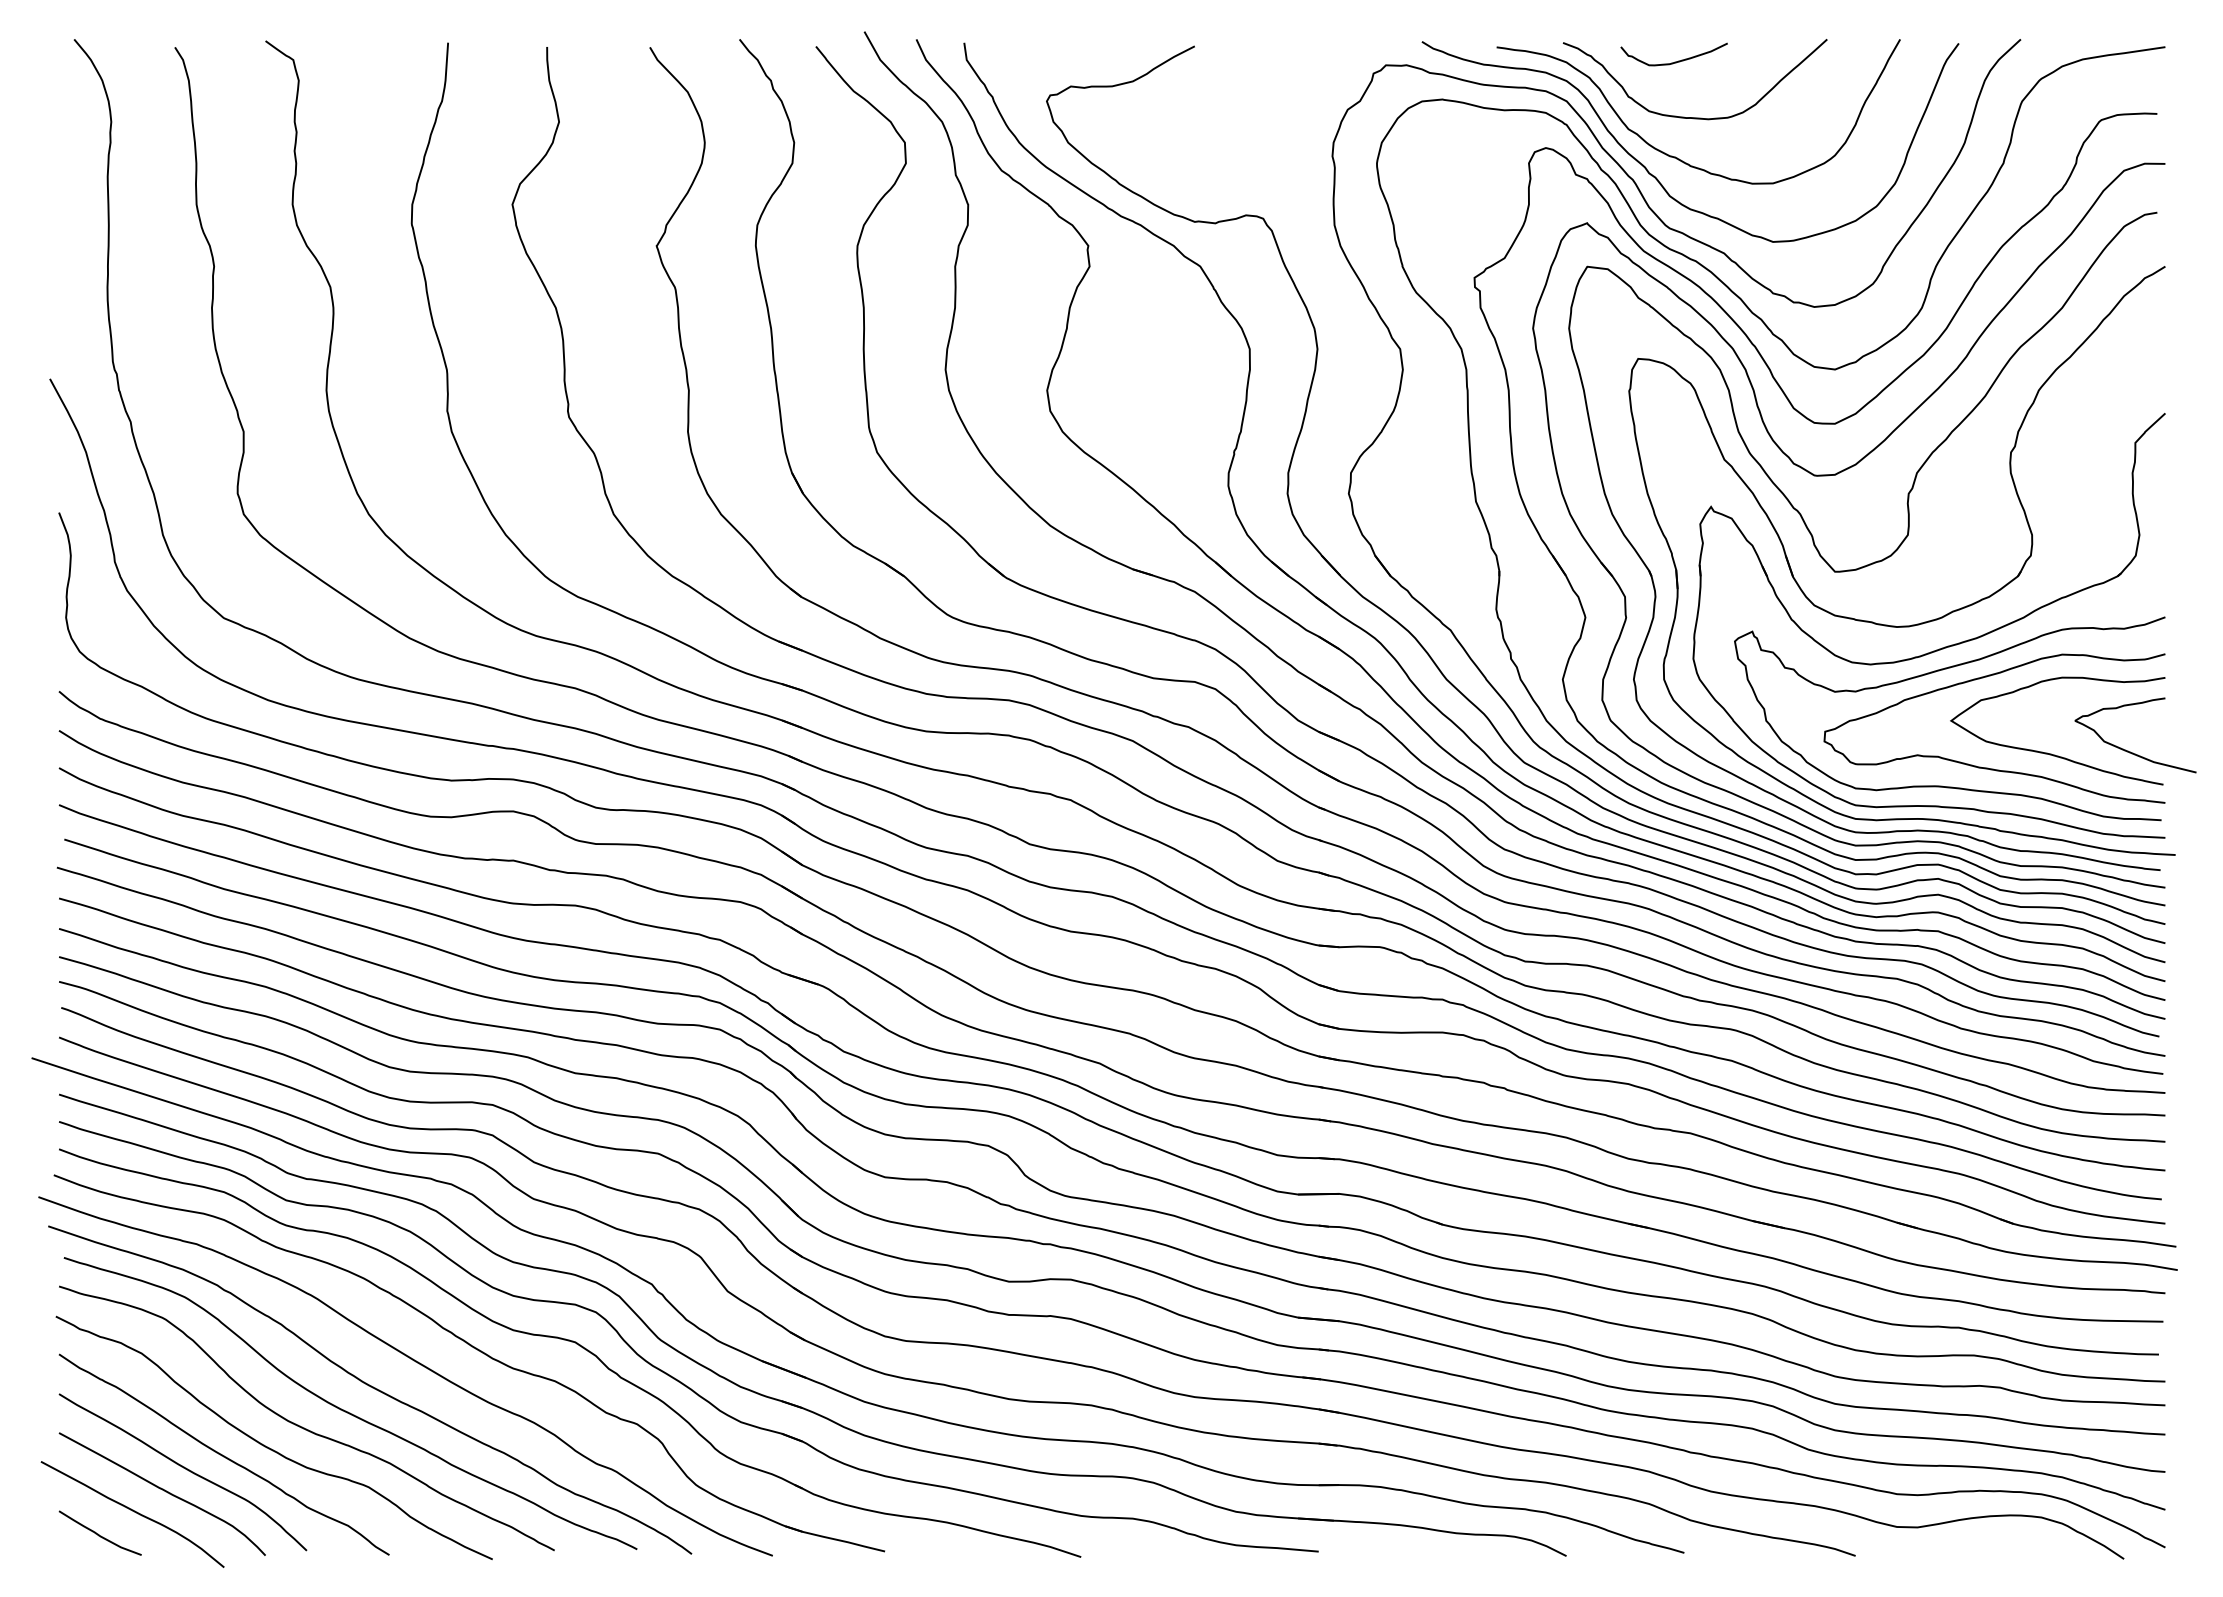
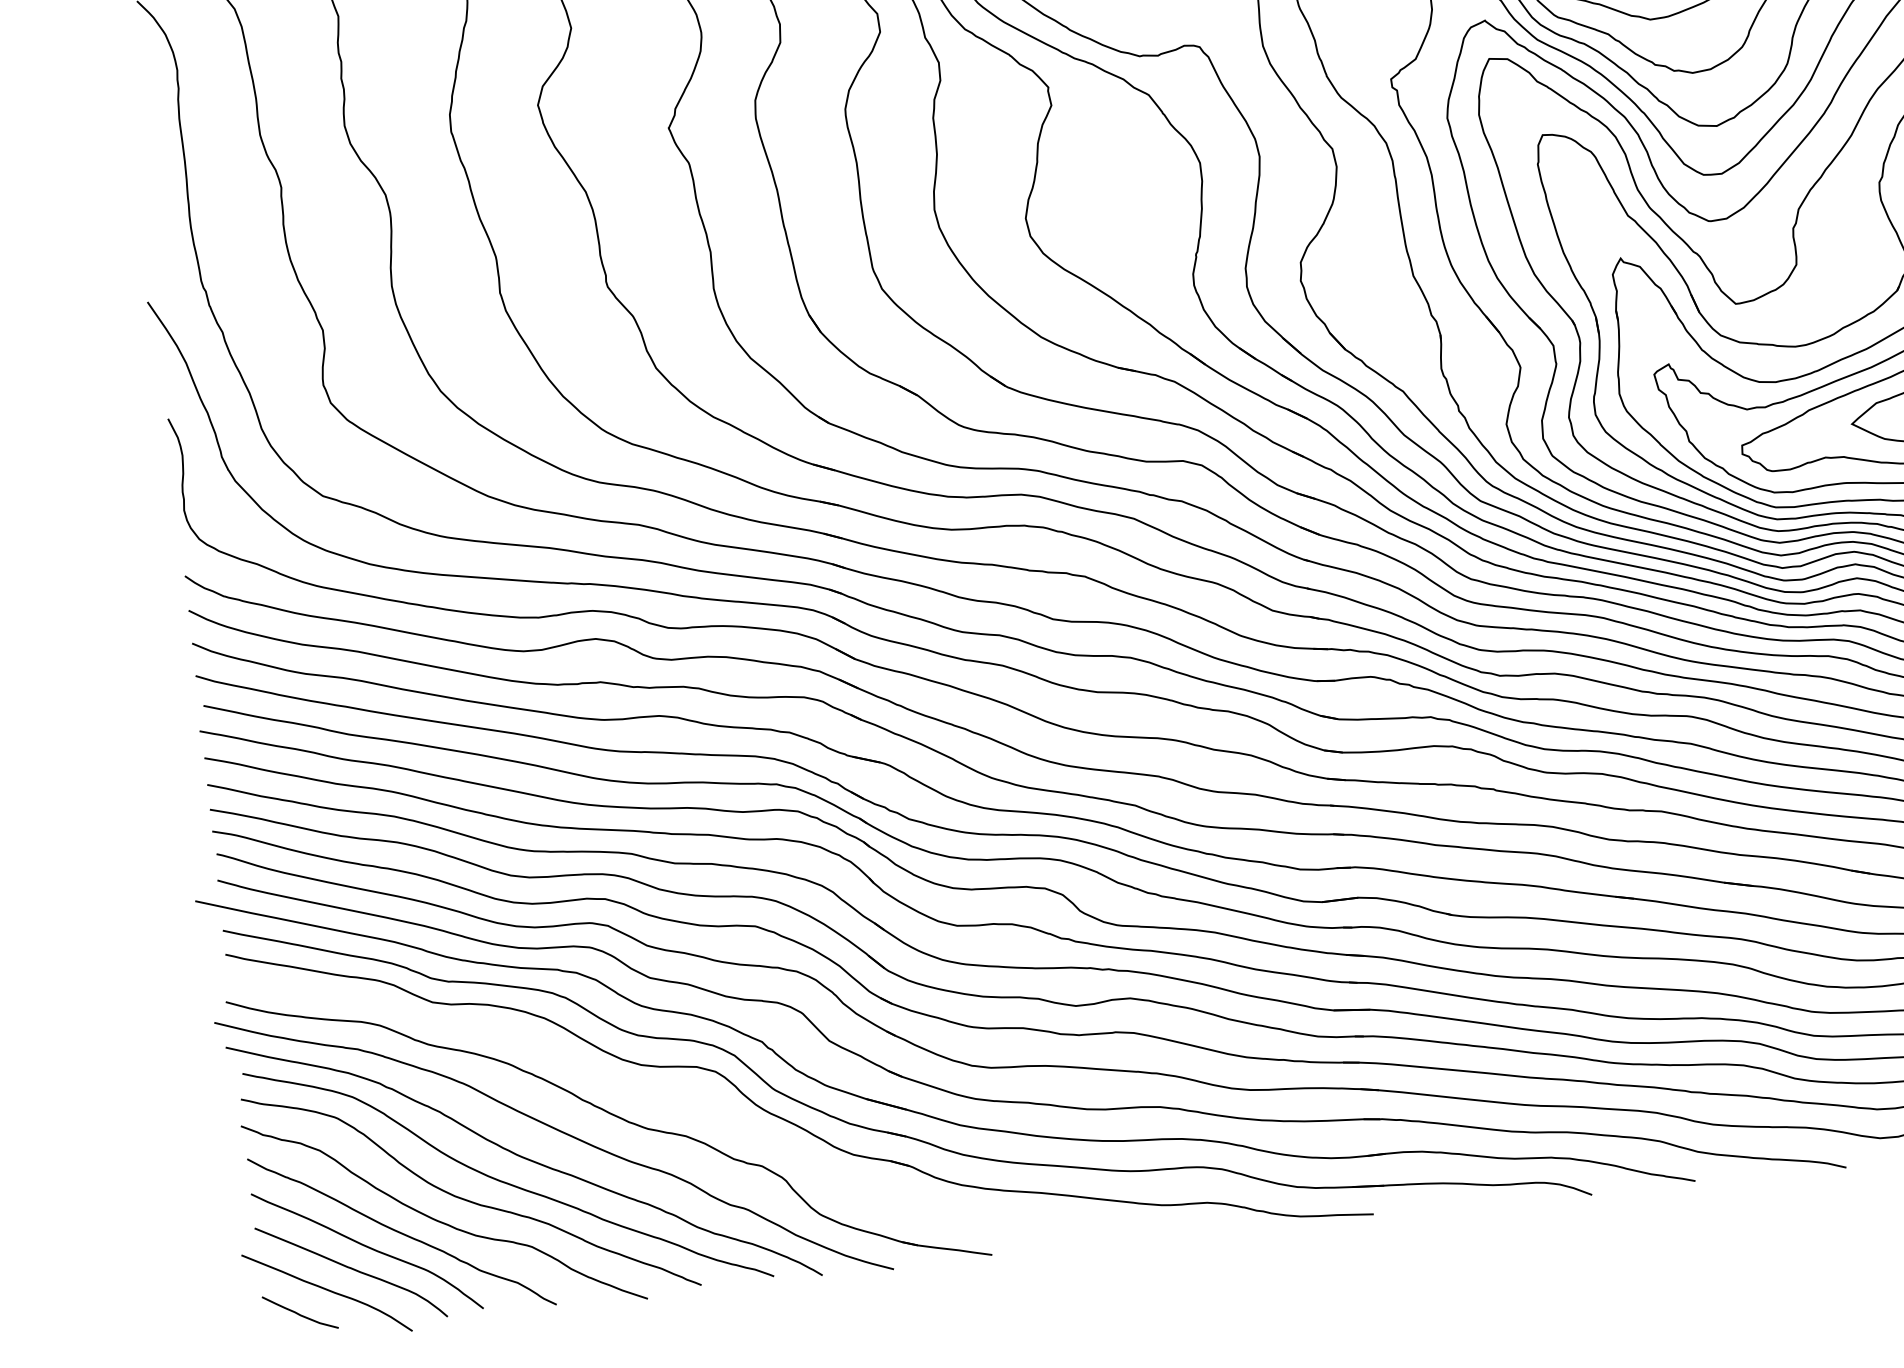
part: (576, 1344) -> (701, 1101), removed

